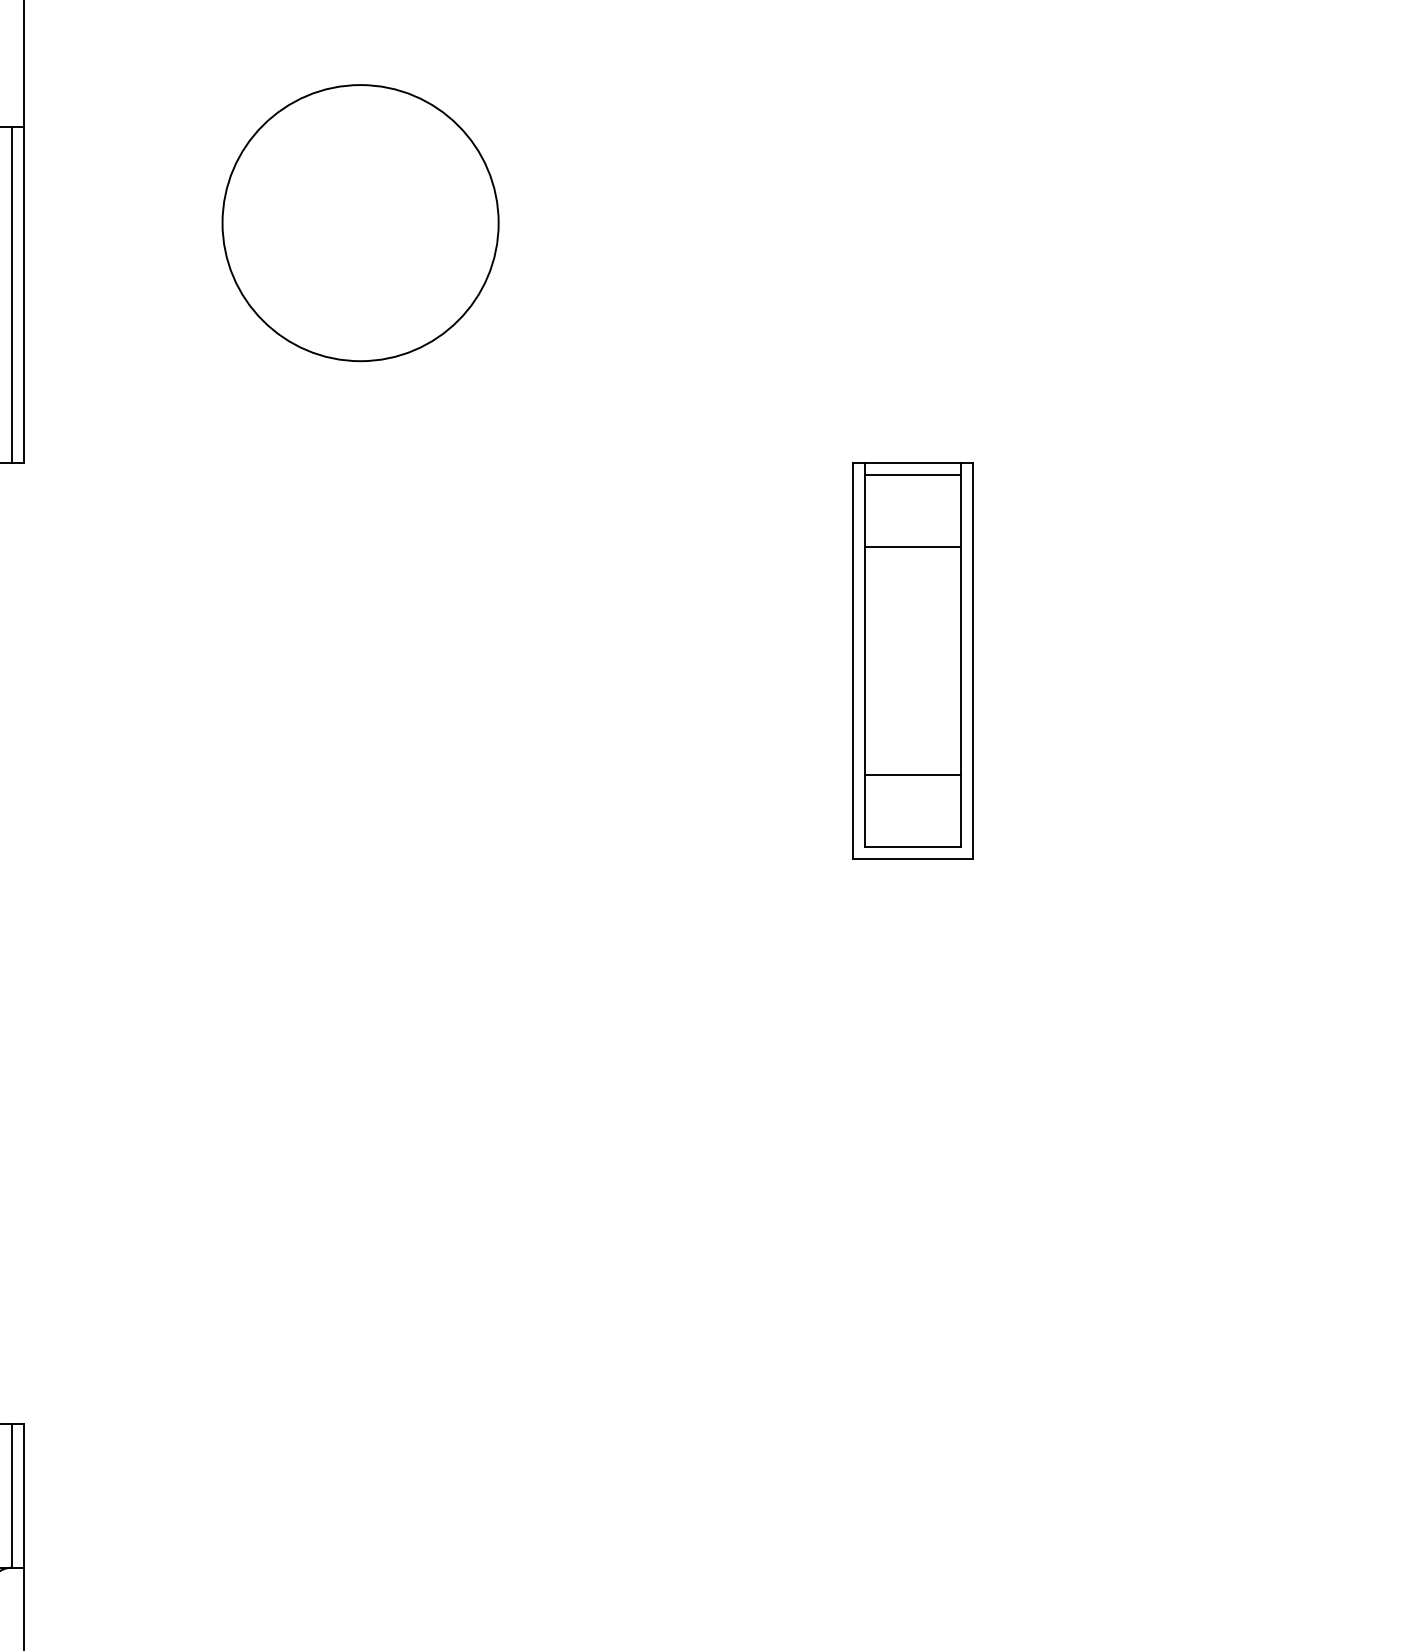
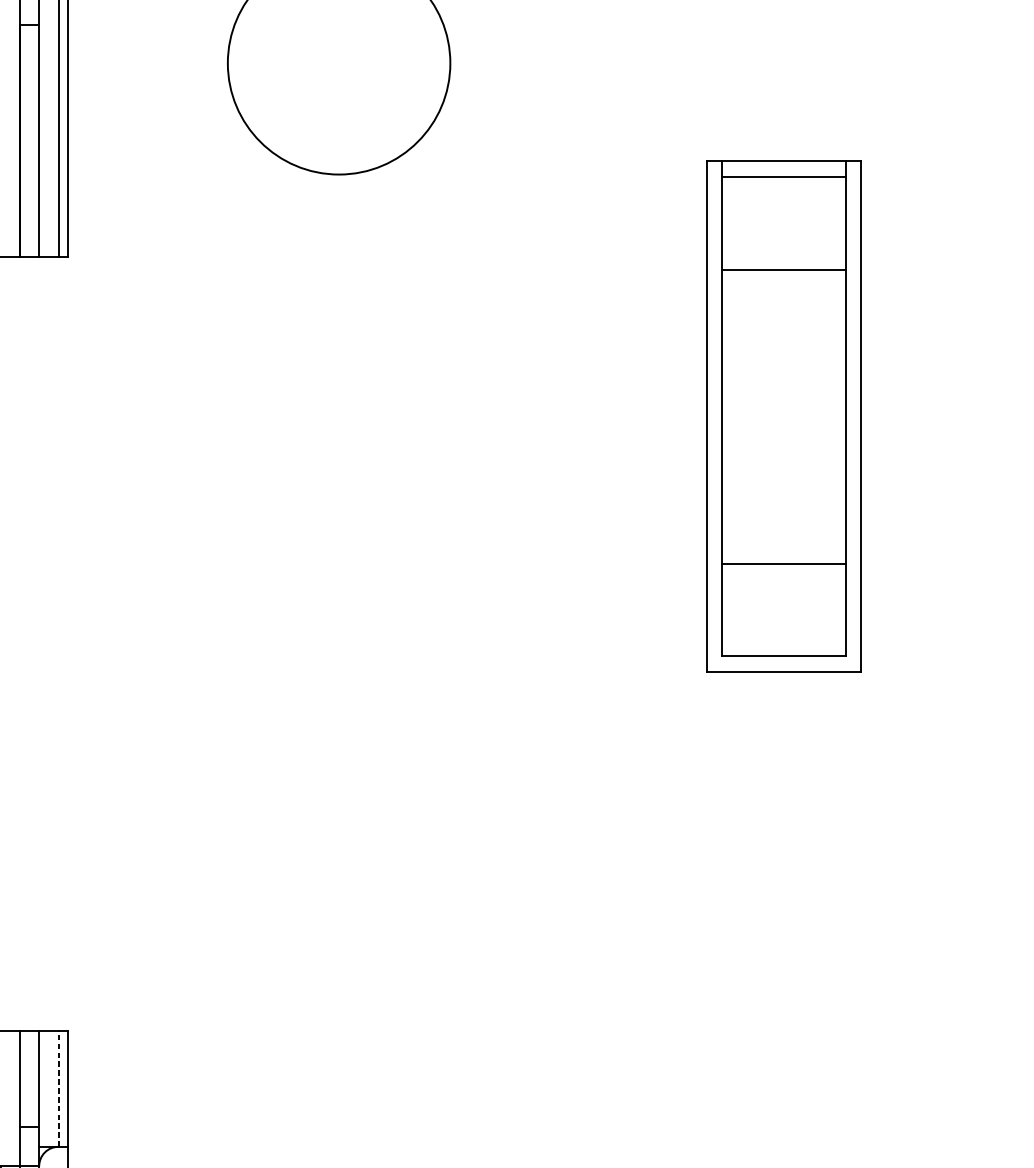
part: (912, 660) -> (783, 415), size x1.6
line: (12, 1495) -> (58, 1088), solid -> dashed

